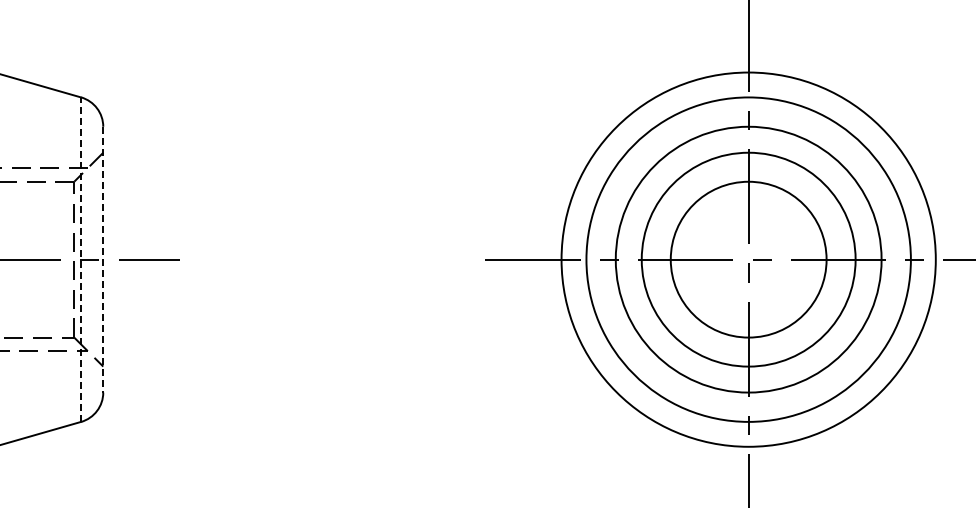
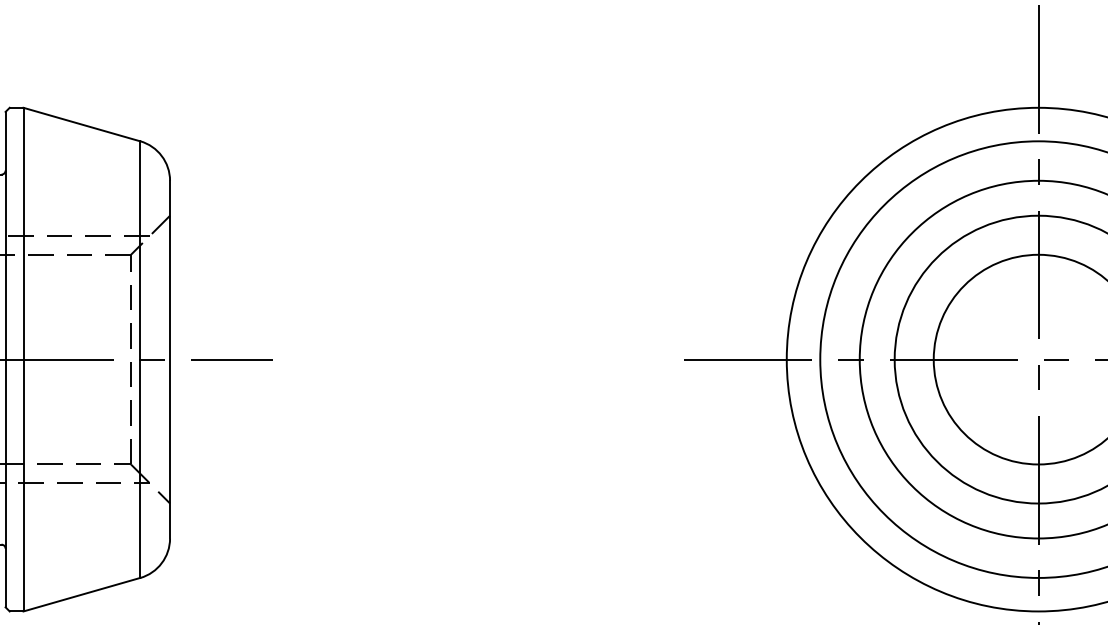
line: (81, 259) -> (140, 359), dashed -> solid
line: (103, 259) -> (170, 359), dashed -> solid

